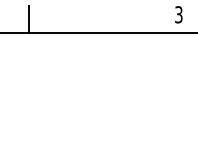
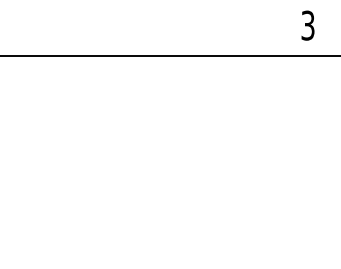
line: (29, 19) -> (50, 33), removed

